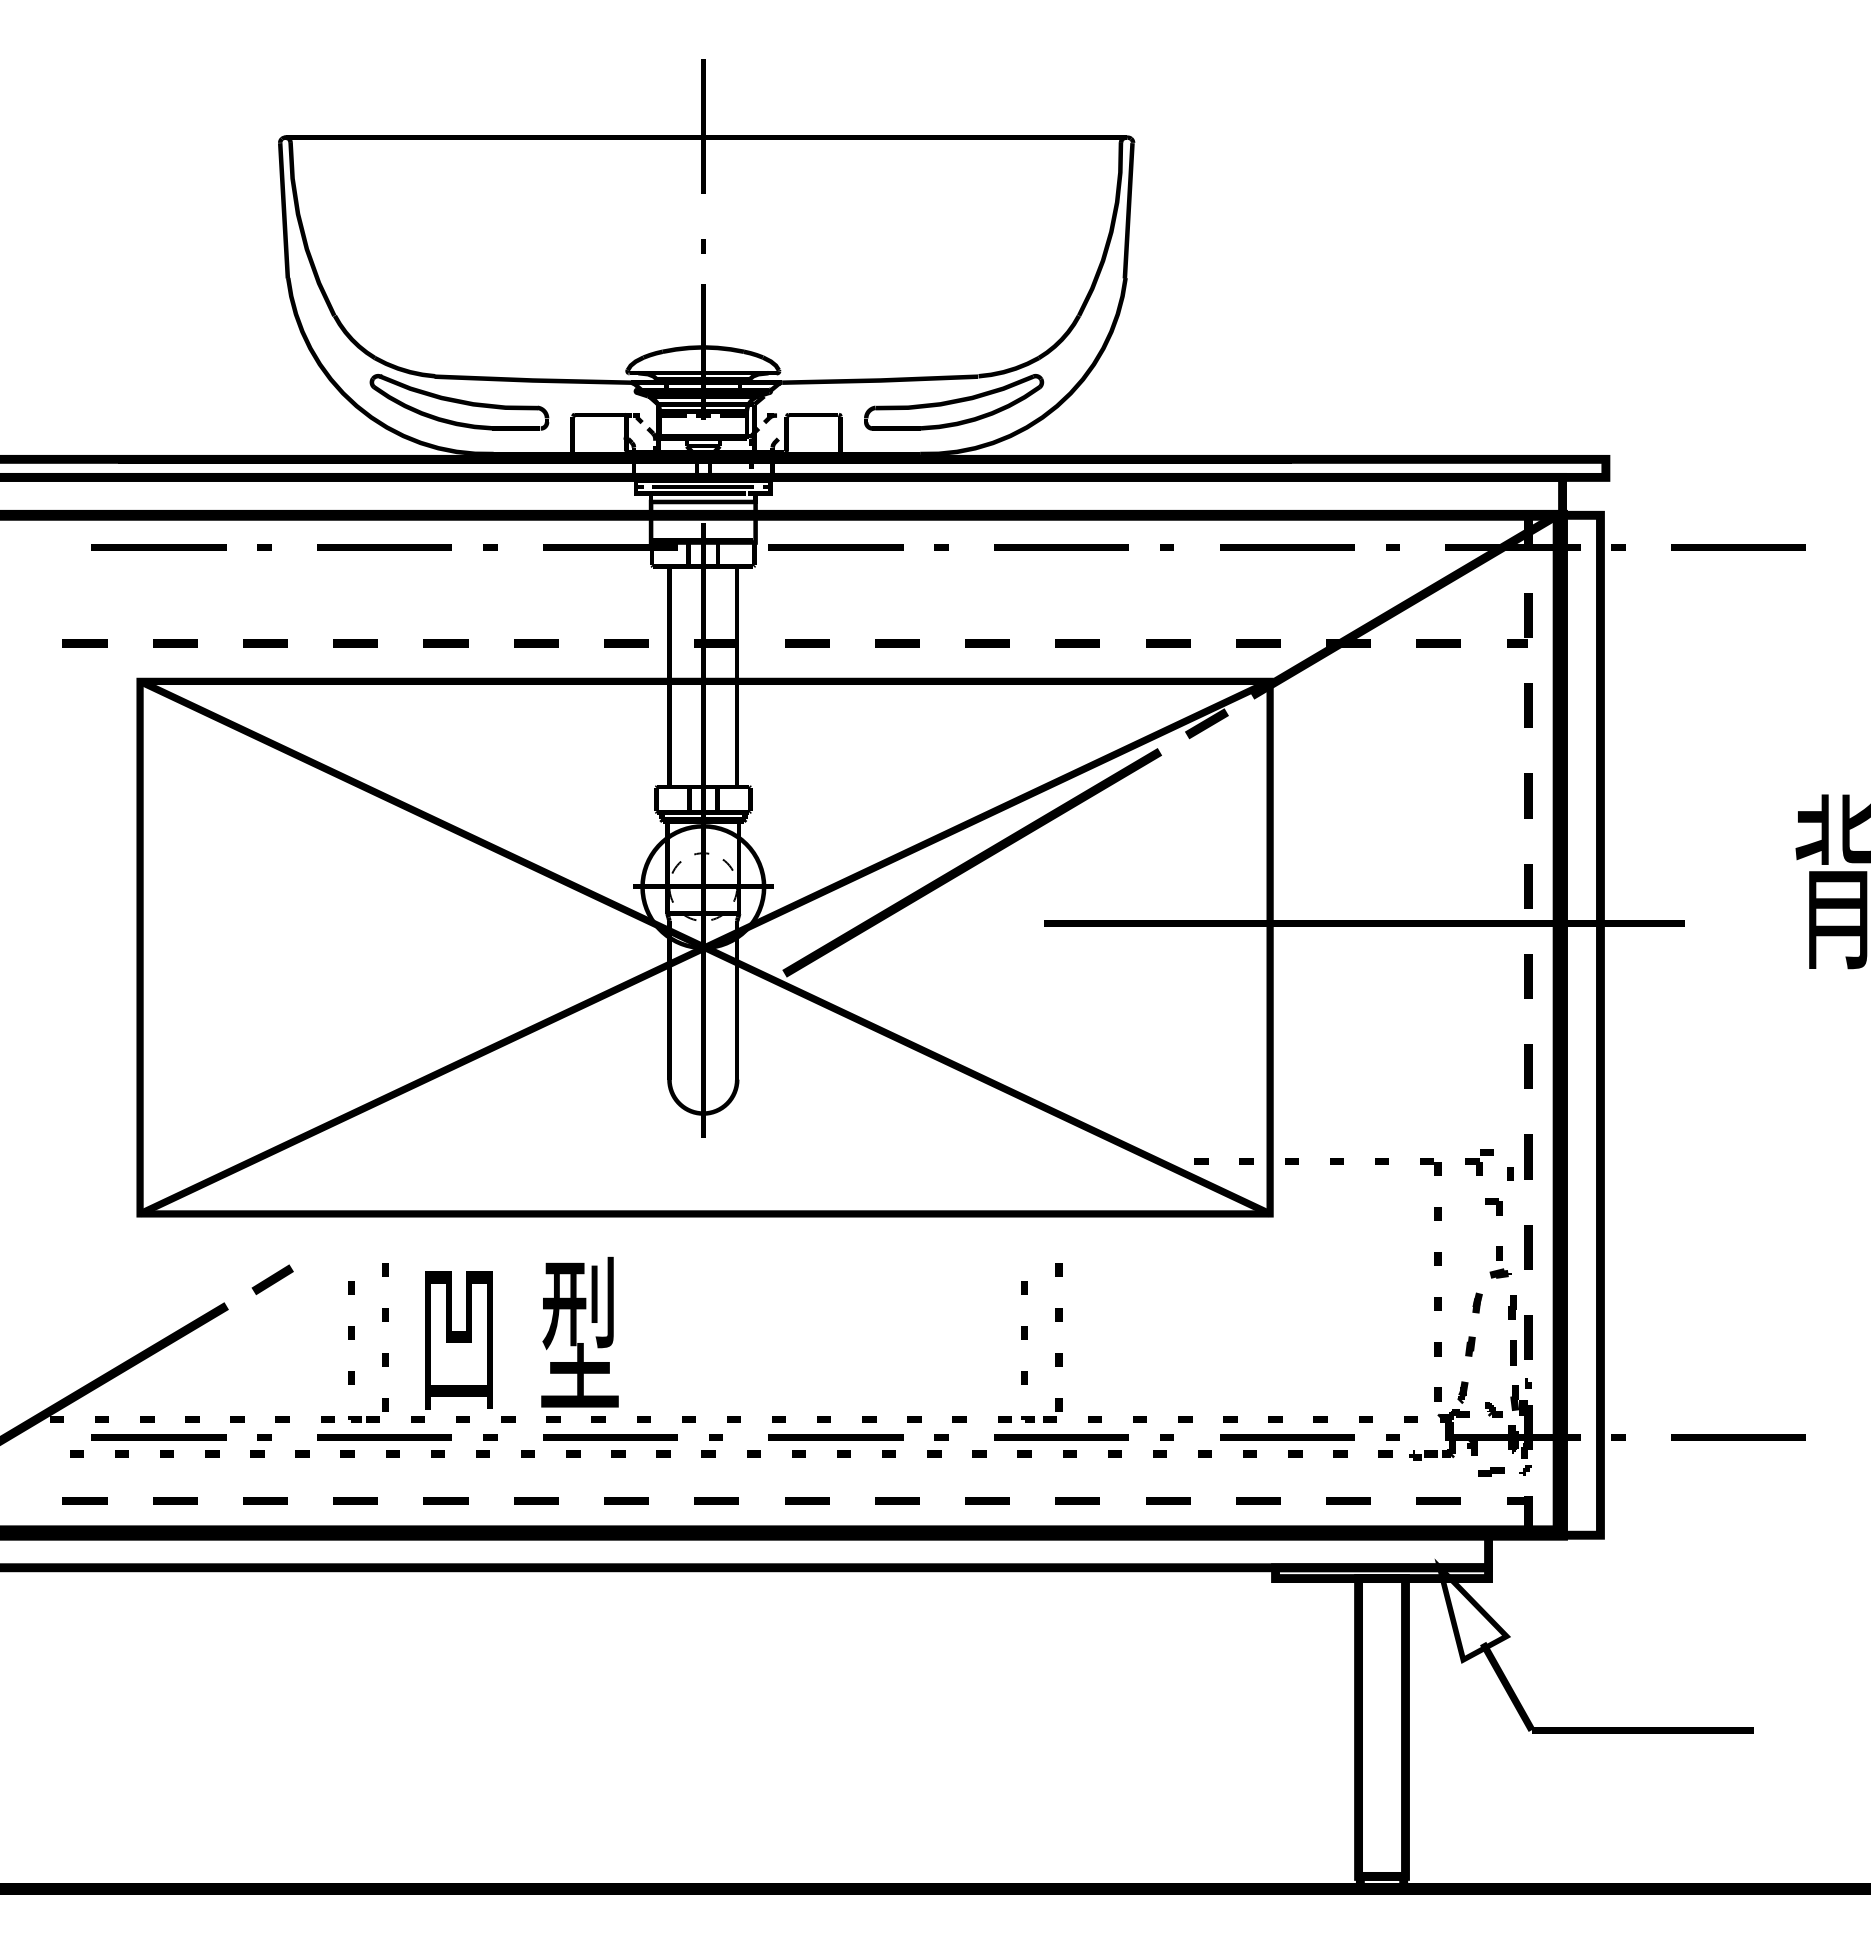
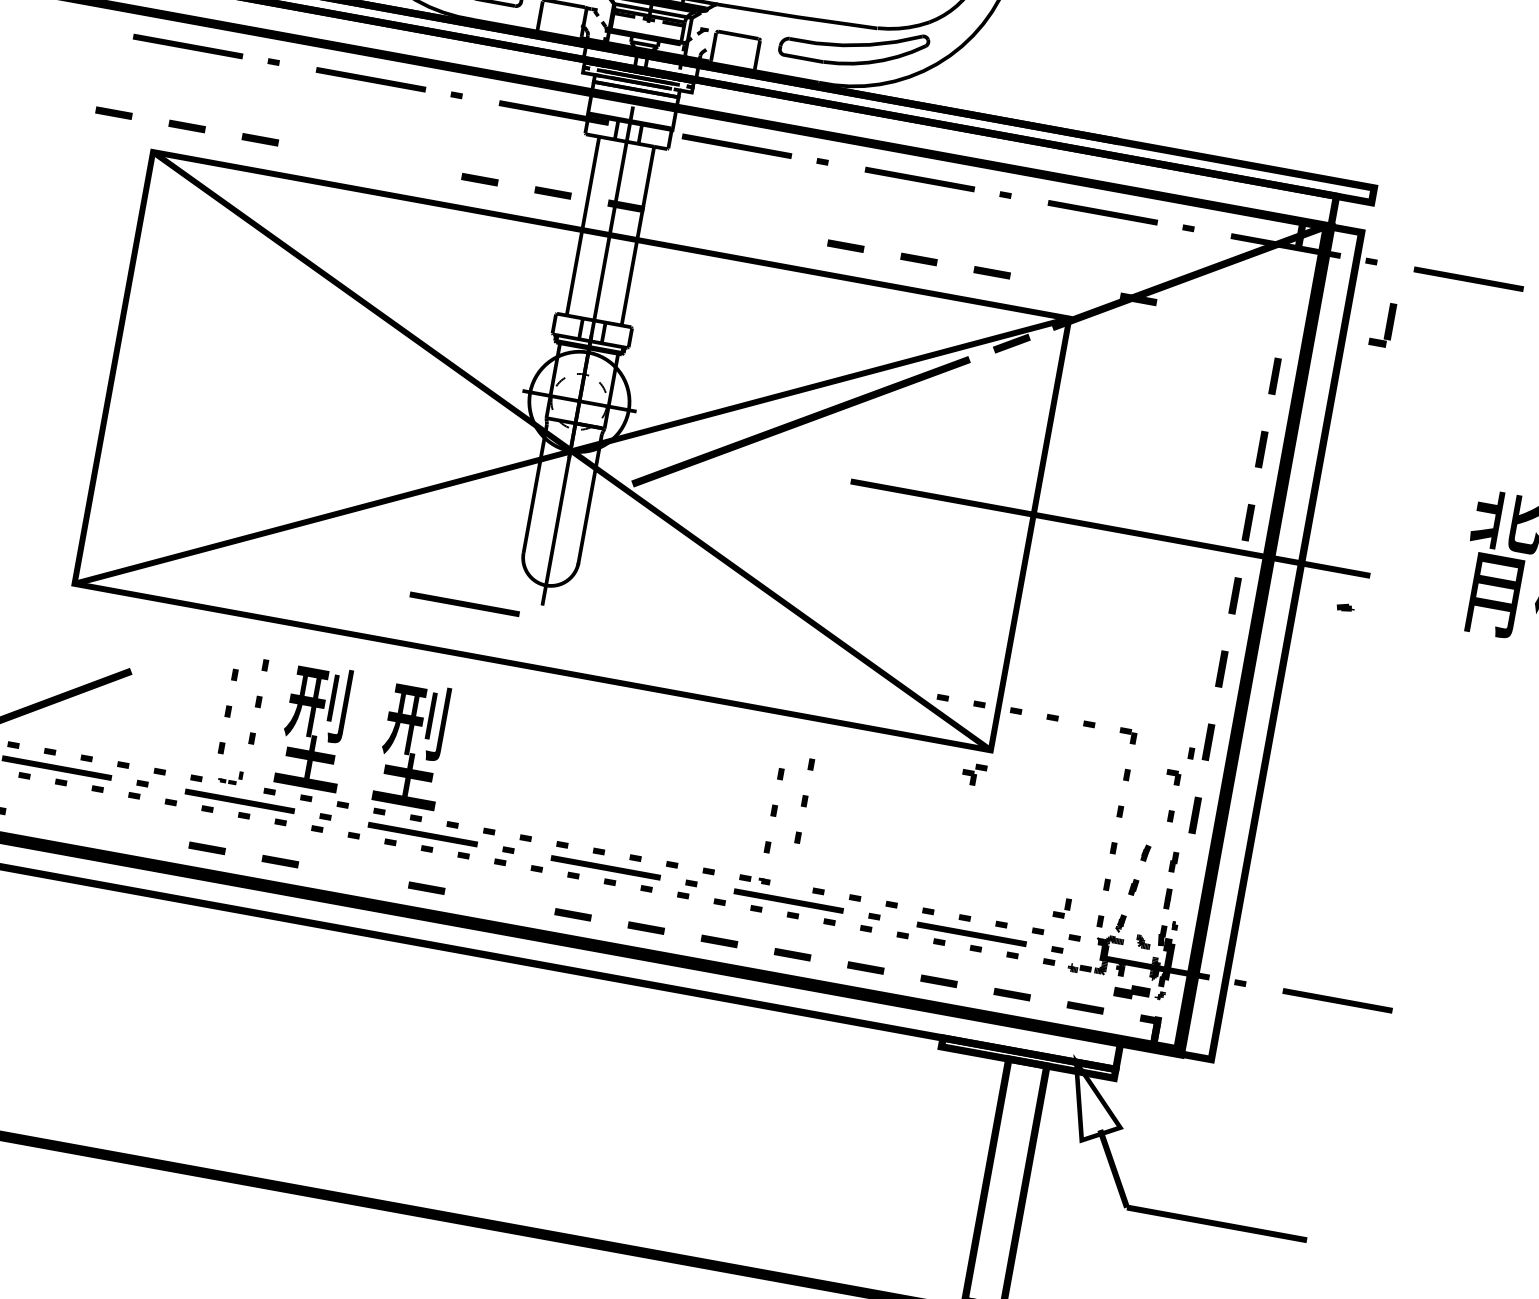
part: (1519, 620) -> (1382, 324), moved
line: (355, 643) -> (333, 153), removed
line: (445, 643) -> (406, 166), removed
line: (807, 643) -> (699, 219), removed
line: (897, 643) -> (772, 232), removed
line: (1258, 643) -> (1065, 286), removed
line: (1438, 643) -> (1211, 312), removed
line: (610, 1153) -> (464, 604), added
part: (1479, 1162) -> (974, 774), moved
part: (1500, 1273) -> (1345, 607), moved
line: (272, 1279) -> (172, 656), removed
text: (458, 1332) -> (315, 726), 凹 -> 型
line: (1528, 1337) -> (1182, 888), removed
part: (368, 1410) -> (230, 776), size x0.7
part: (1052, 1410) -> (1062, 907), moved
part: (1491, 1471) -> (1132, 991), size x1.6
line: (175, 1500) -> (61, 821), removed
line: (265, 1500) -> (134, 834), removed
line: (536, 1500) -> (353, 874), removed
line: (716, 1500) -> (499, 901), removed

